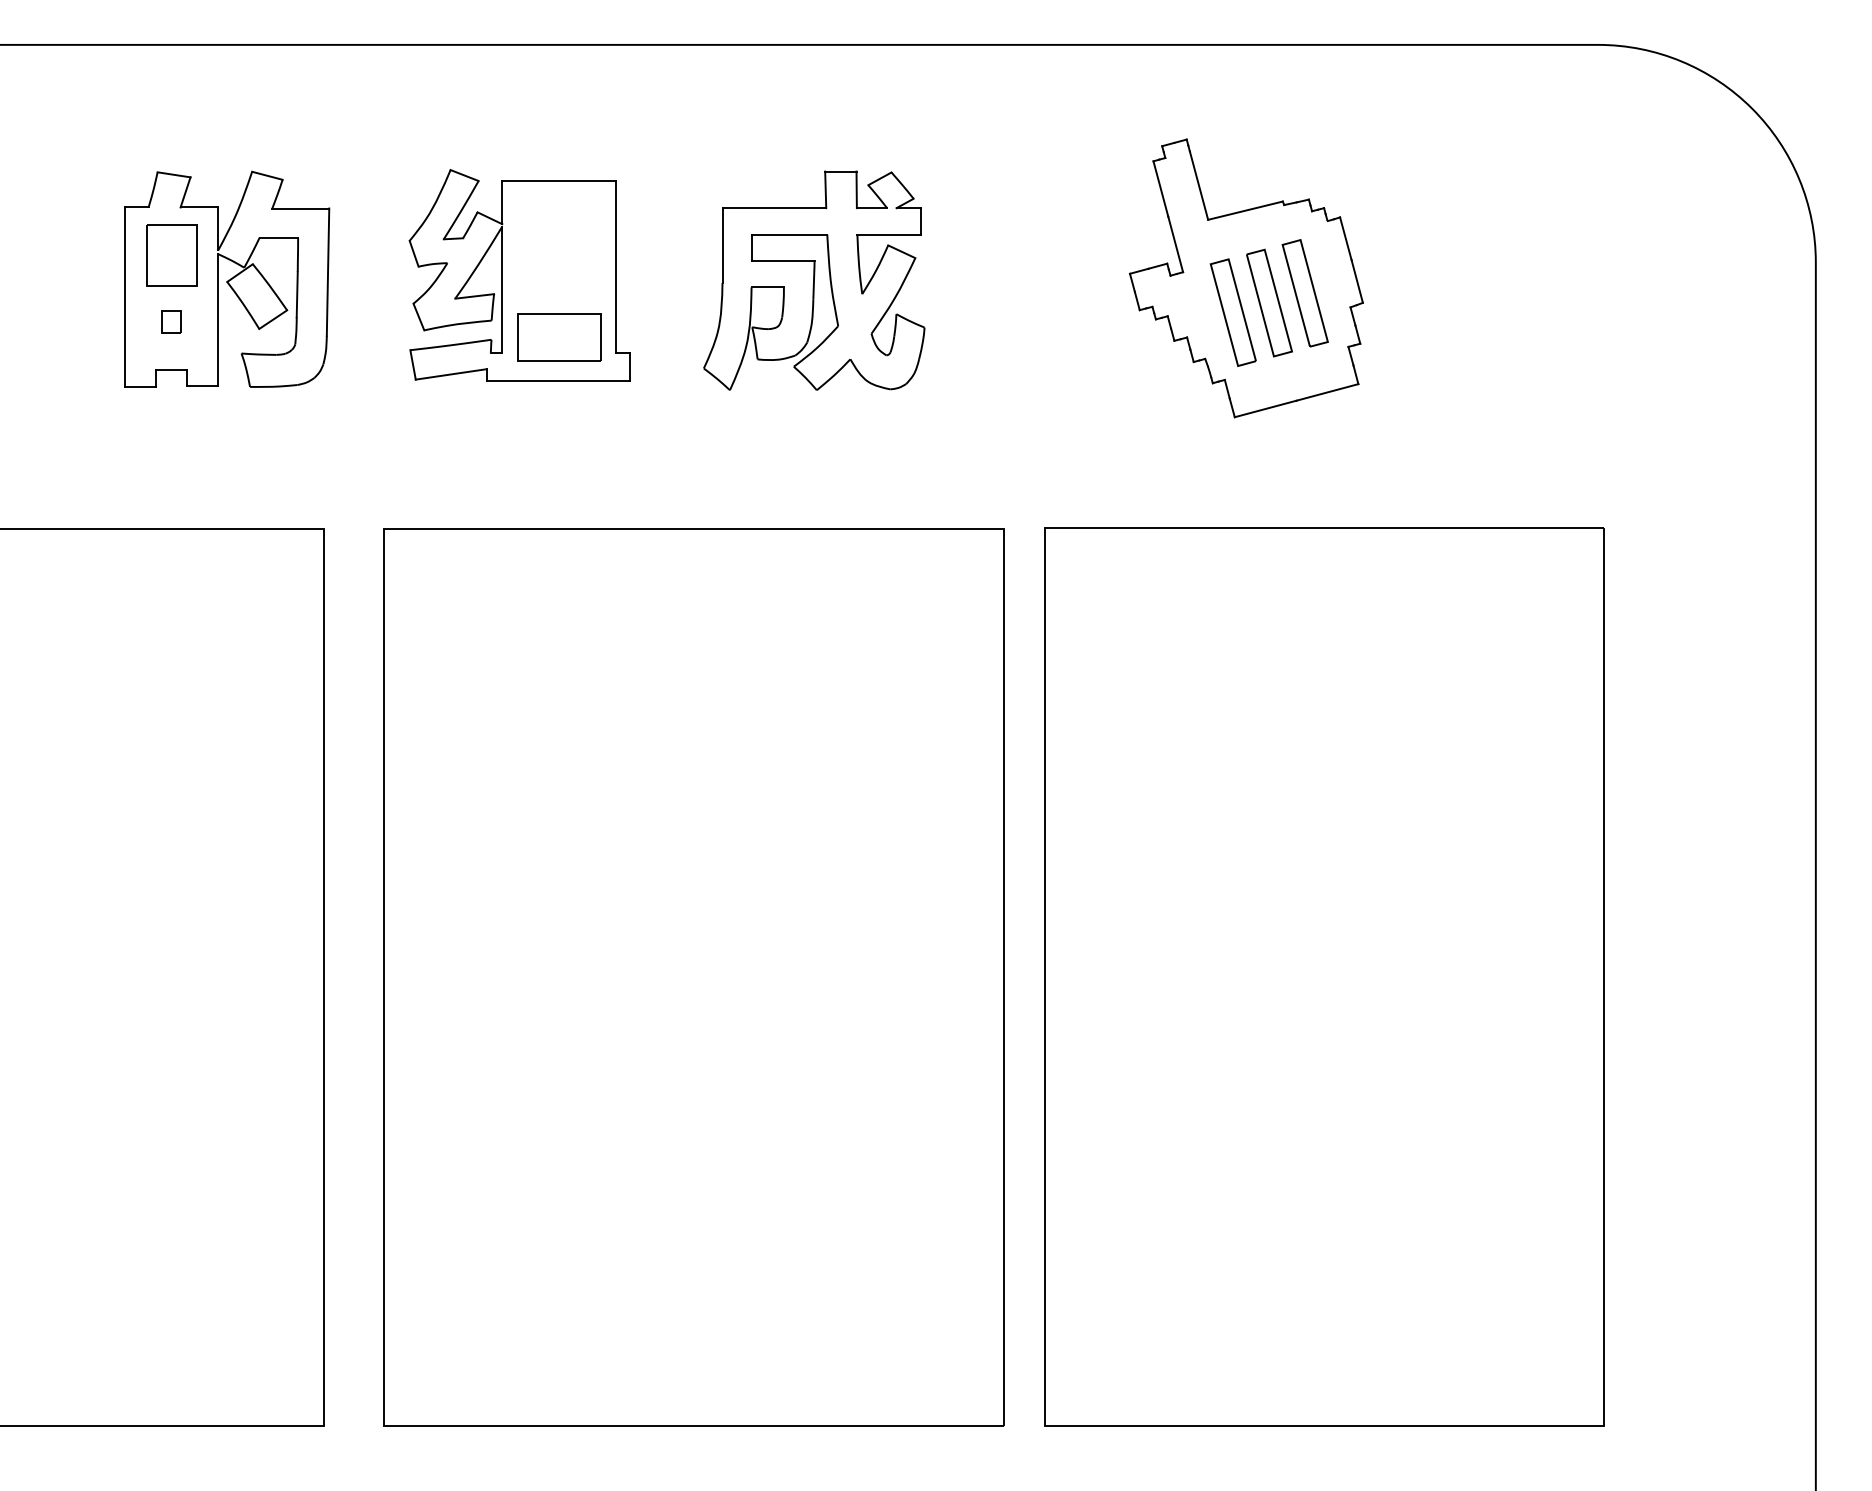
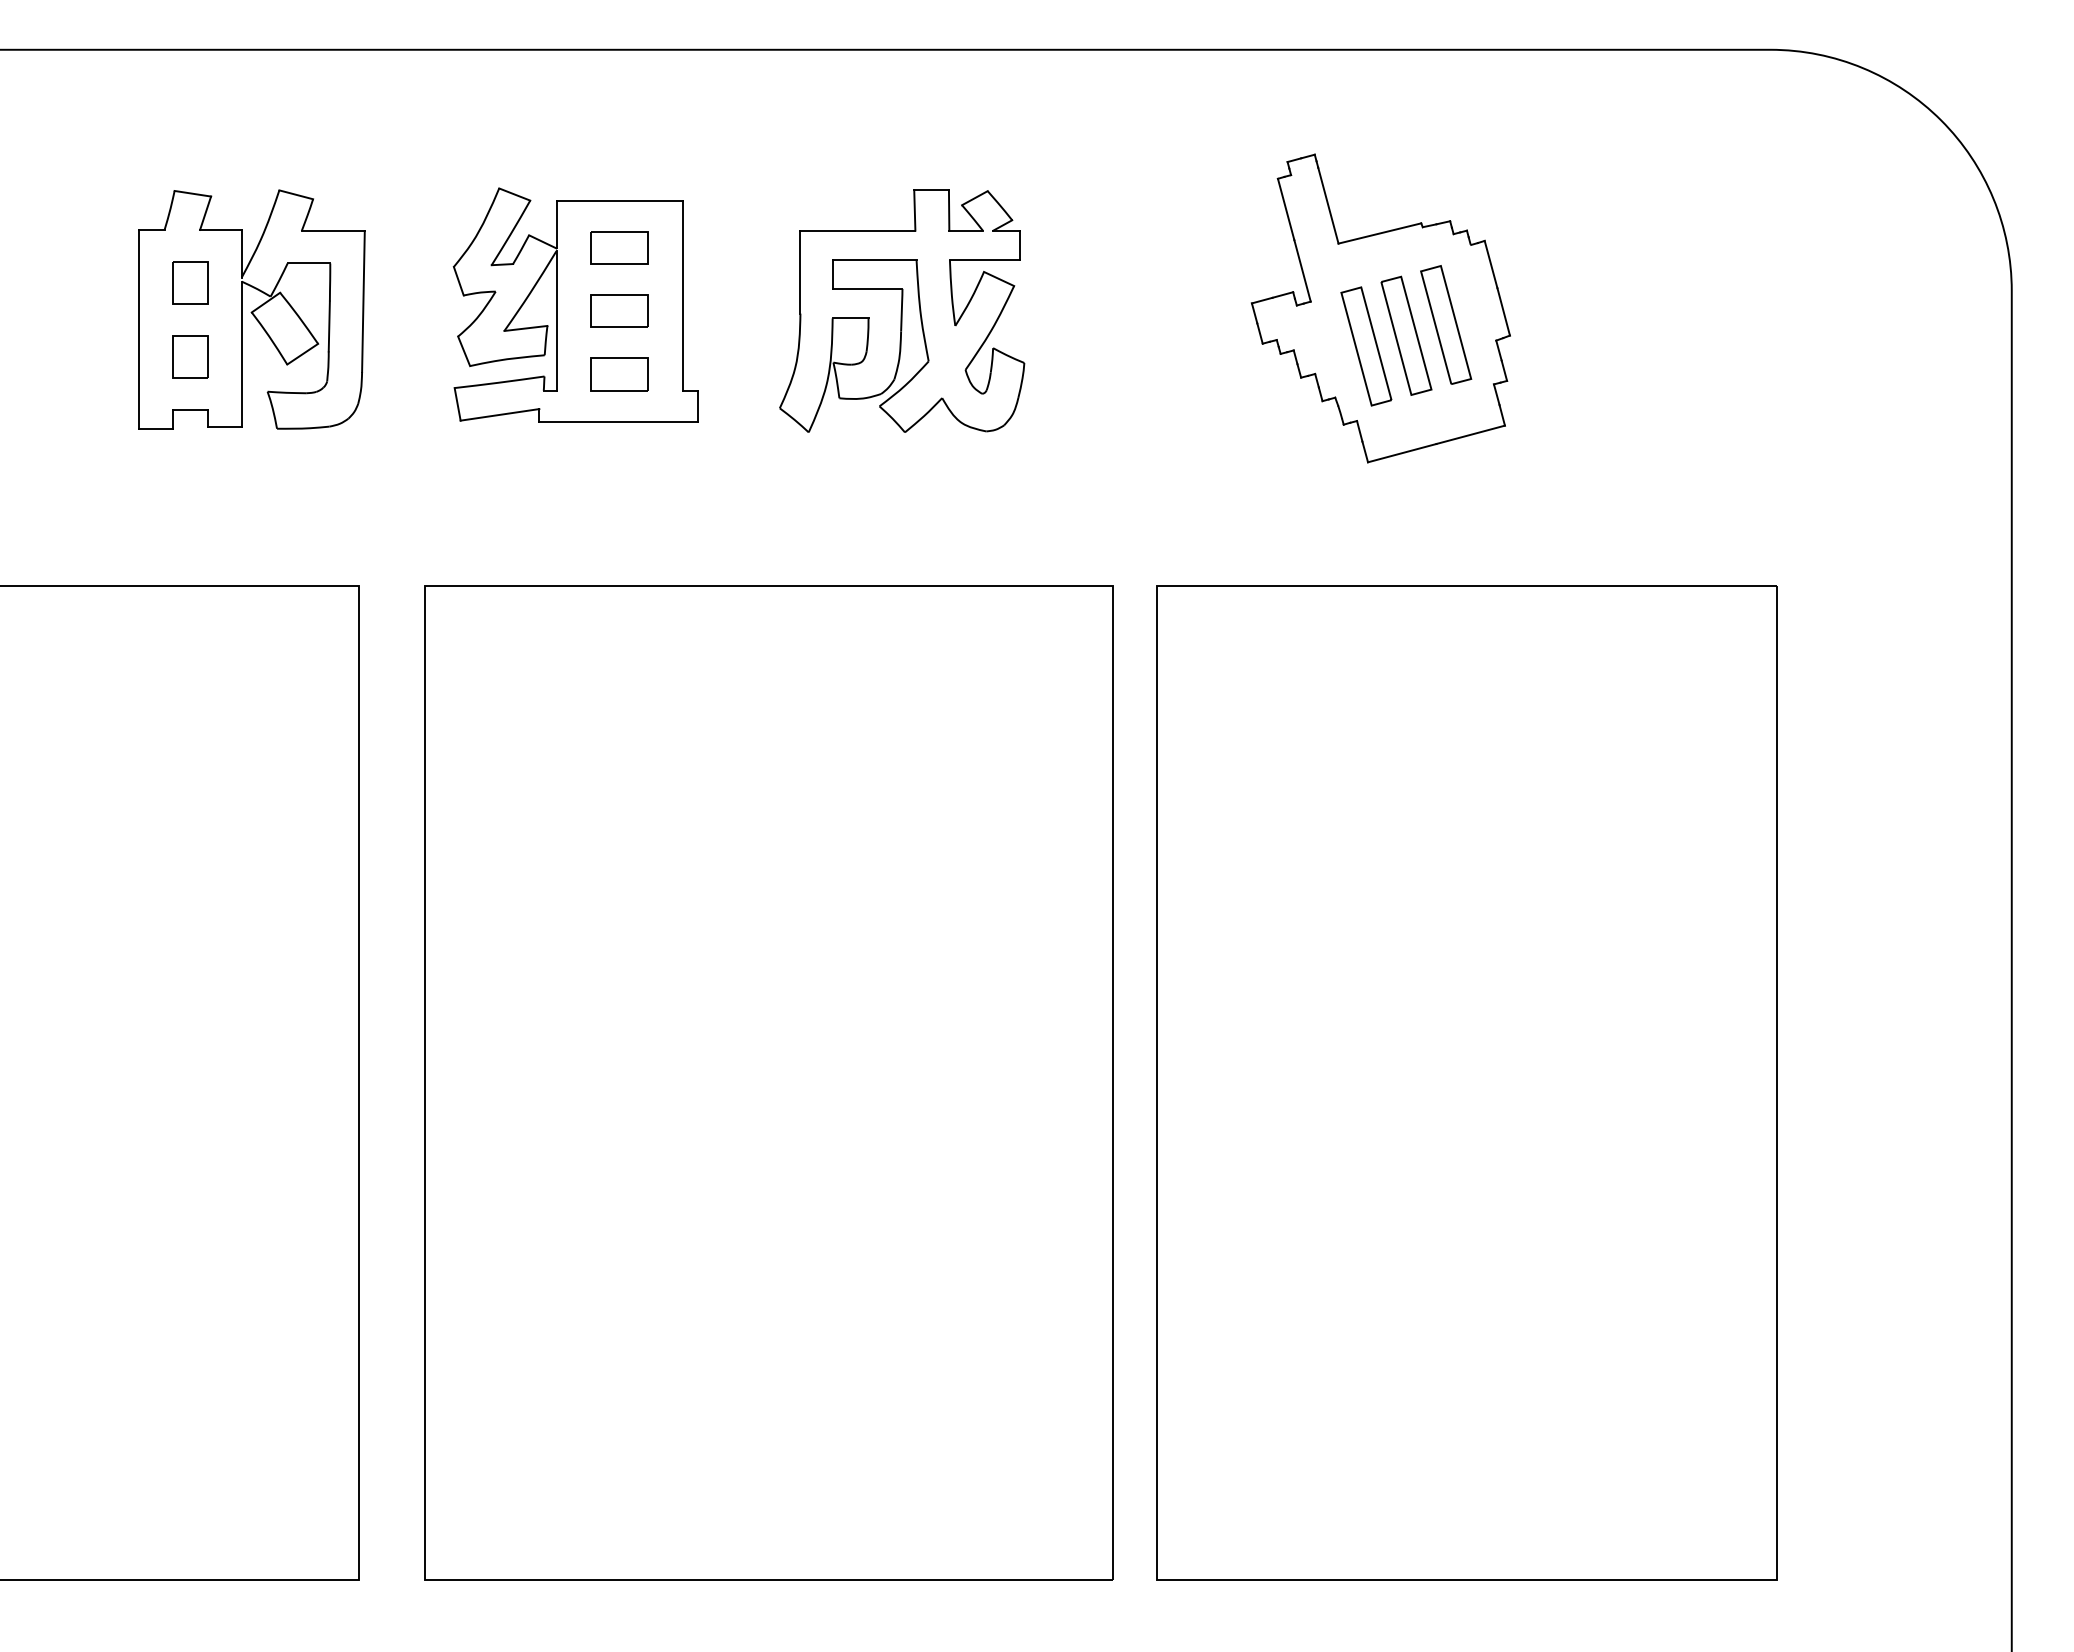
part: (558, 223) -> (618, 247), added
part: (171, 254) -> (190, 282), size x0.62
part: (558, 280) -> (618, 310), added
part: (171, 321) -> (190, 356), size x1.67
part: (558, 337) -> (618, 373), size x0.62

